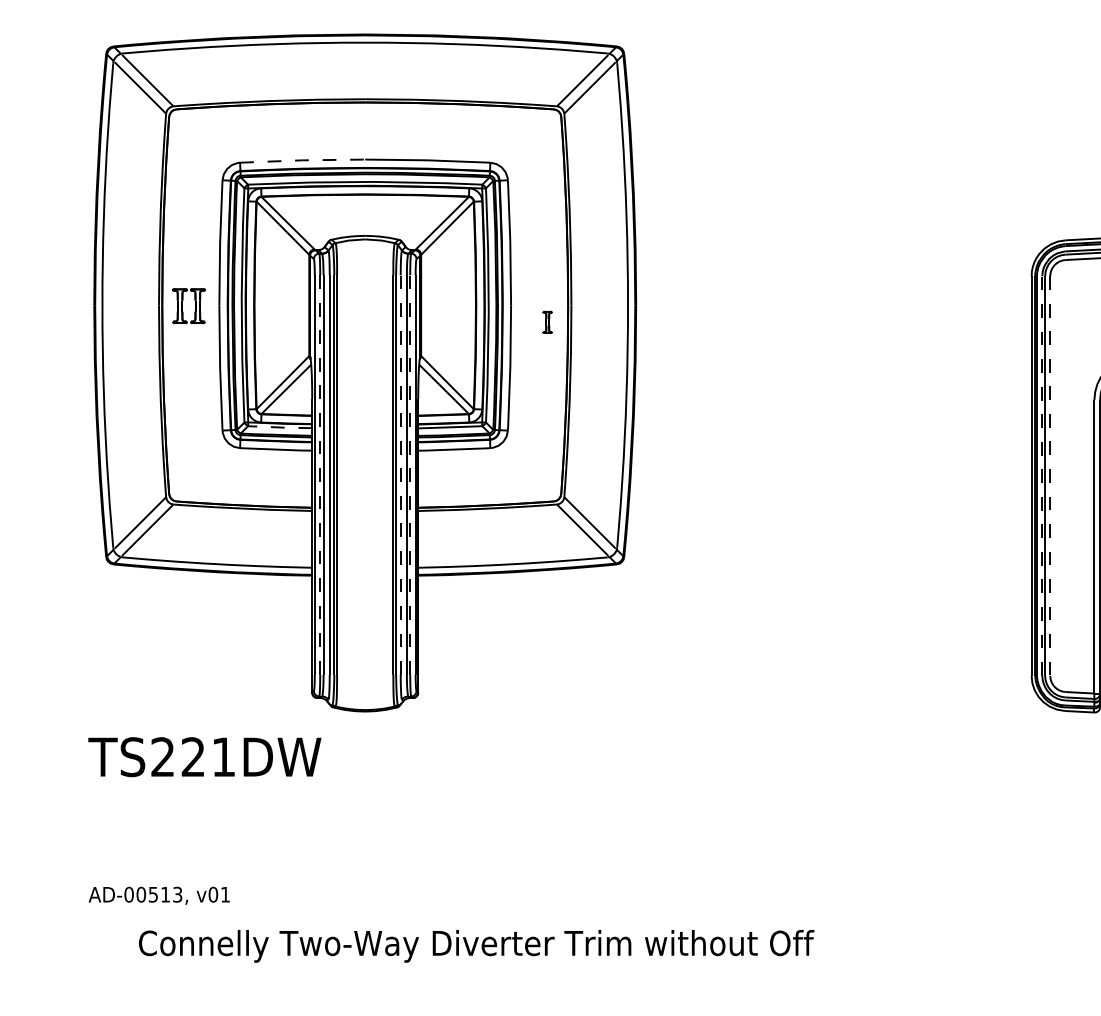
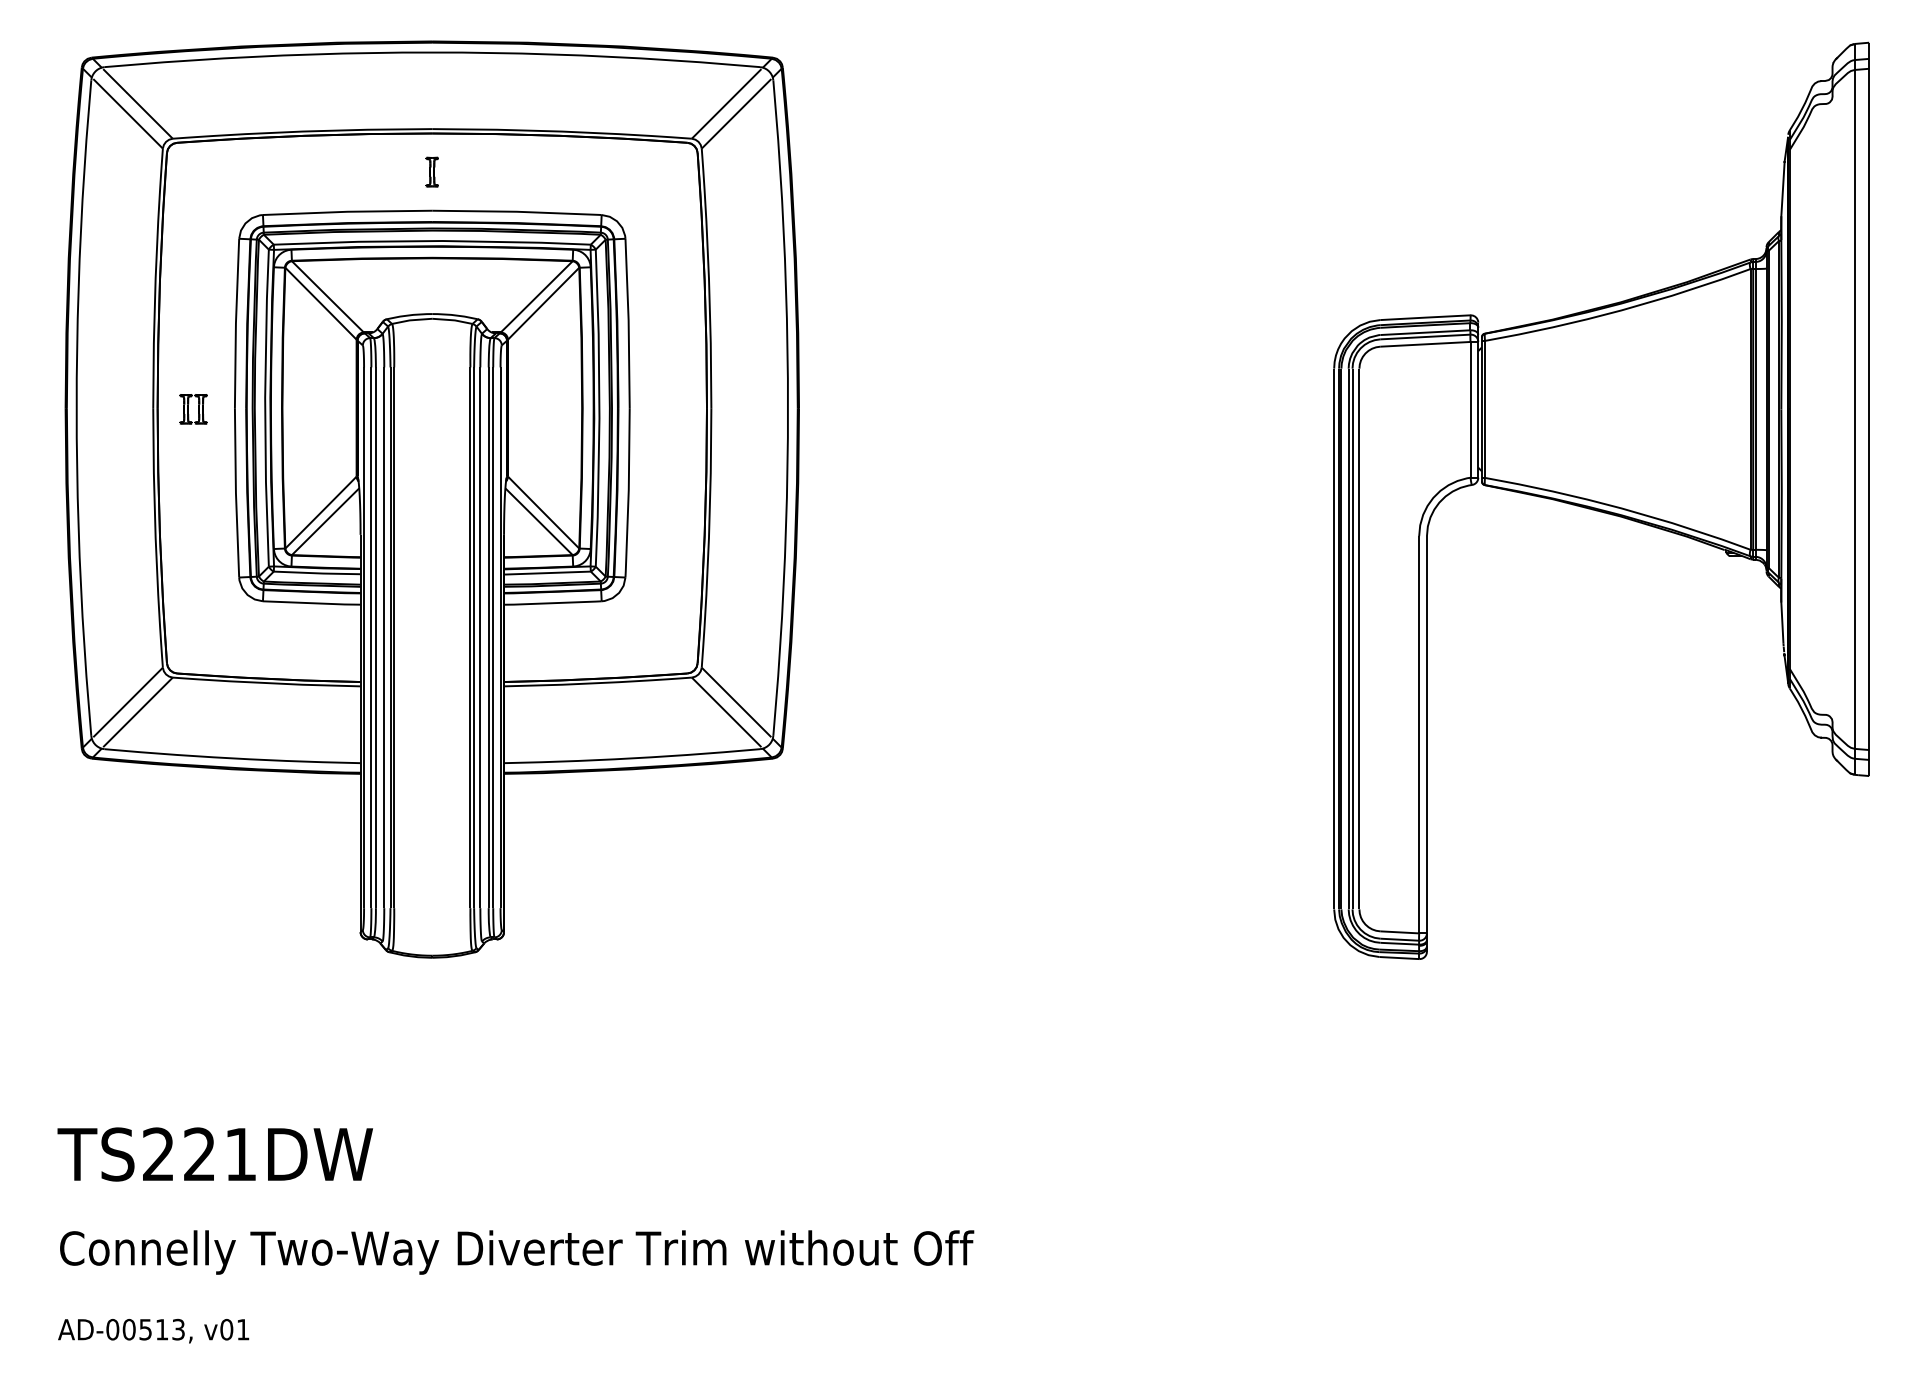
line: (302, 160) -> (347, 211), dashed -> solid
part: (188, 306) -> (193, 409), size x0.62
part: (547, 321) -> (431, 171), moved
line: (280, 427) -> (317, 573), dashed -> solid
line: (400, 474) -> (480, 637), dashed -> solid
line: (410, 474) -> (493, 637), dashed -> solid
line: (320, 475) -> (371, 638), dashed -> solid
line: (1042, 475) -> (1348, 638), dashed -> solid
line: (1050, 476) -> (1359, 639), dashed -> solid
text: (204, 757) -> (214, 1154), moved
text: (159, 896) -> (153, 1331), moved
text: (476, 946) -> (517, 1252), moved

